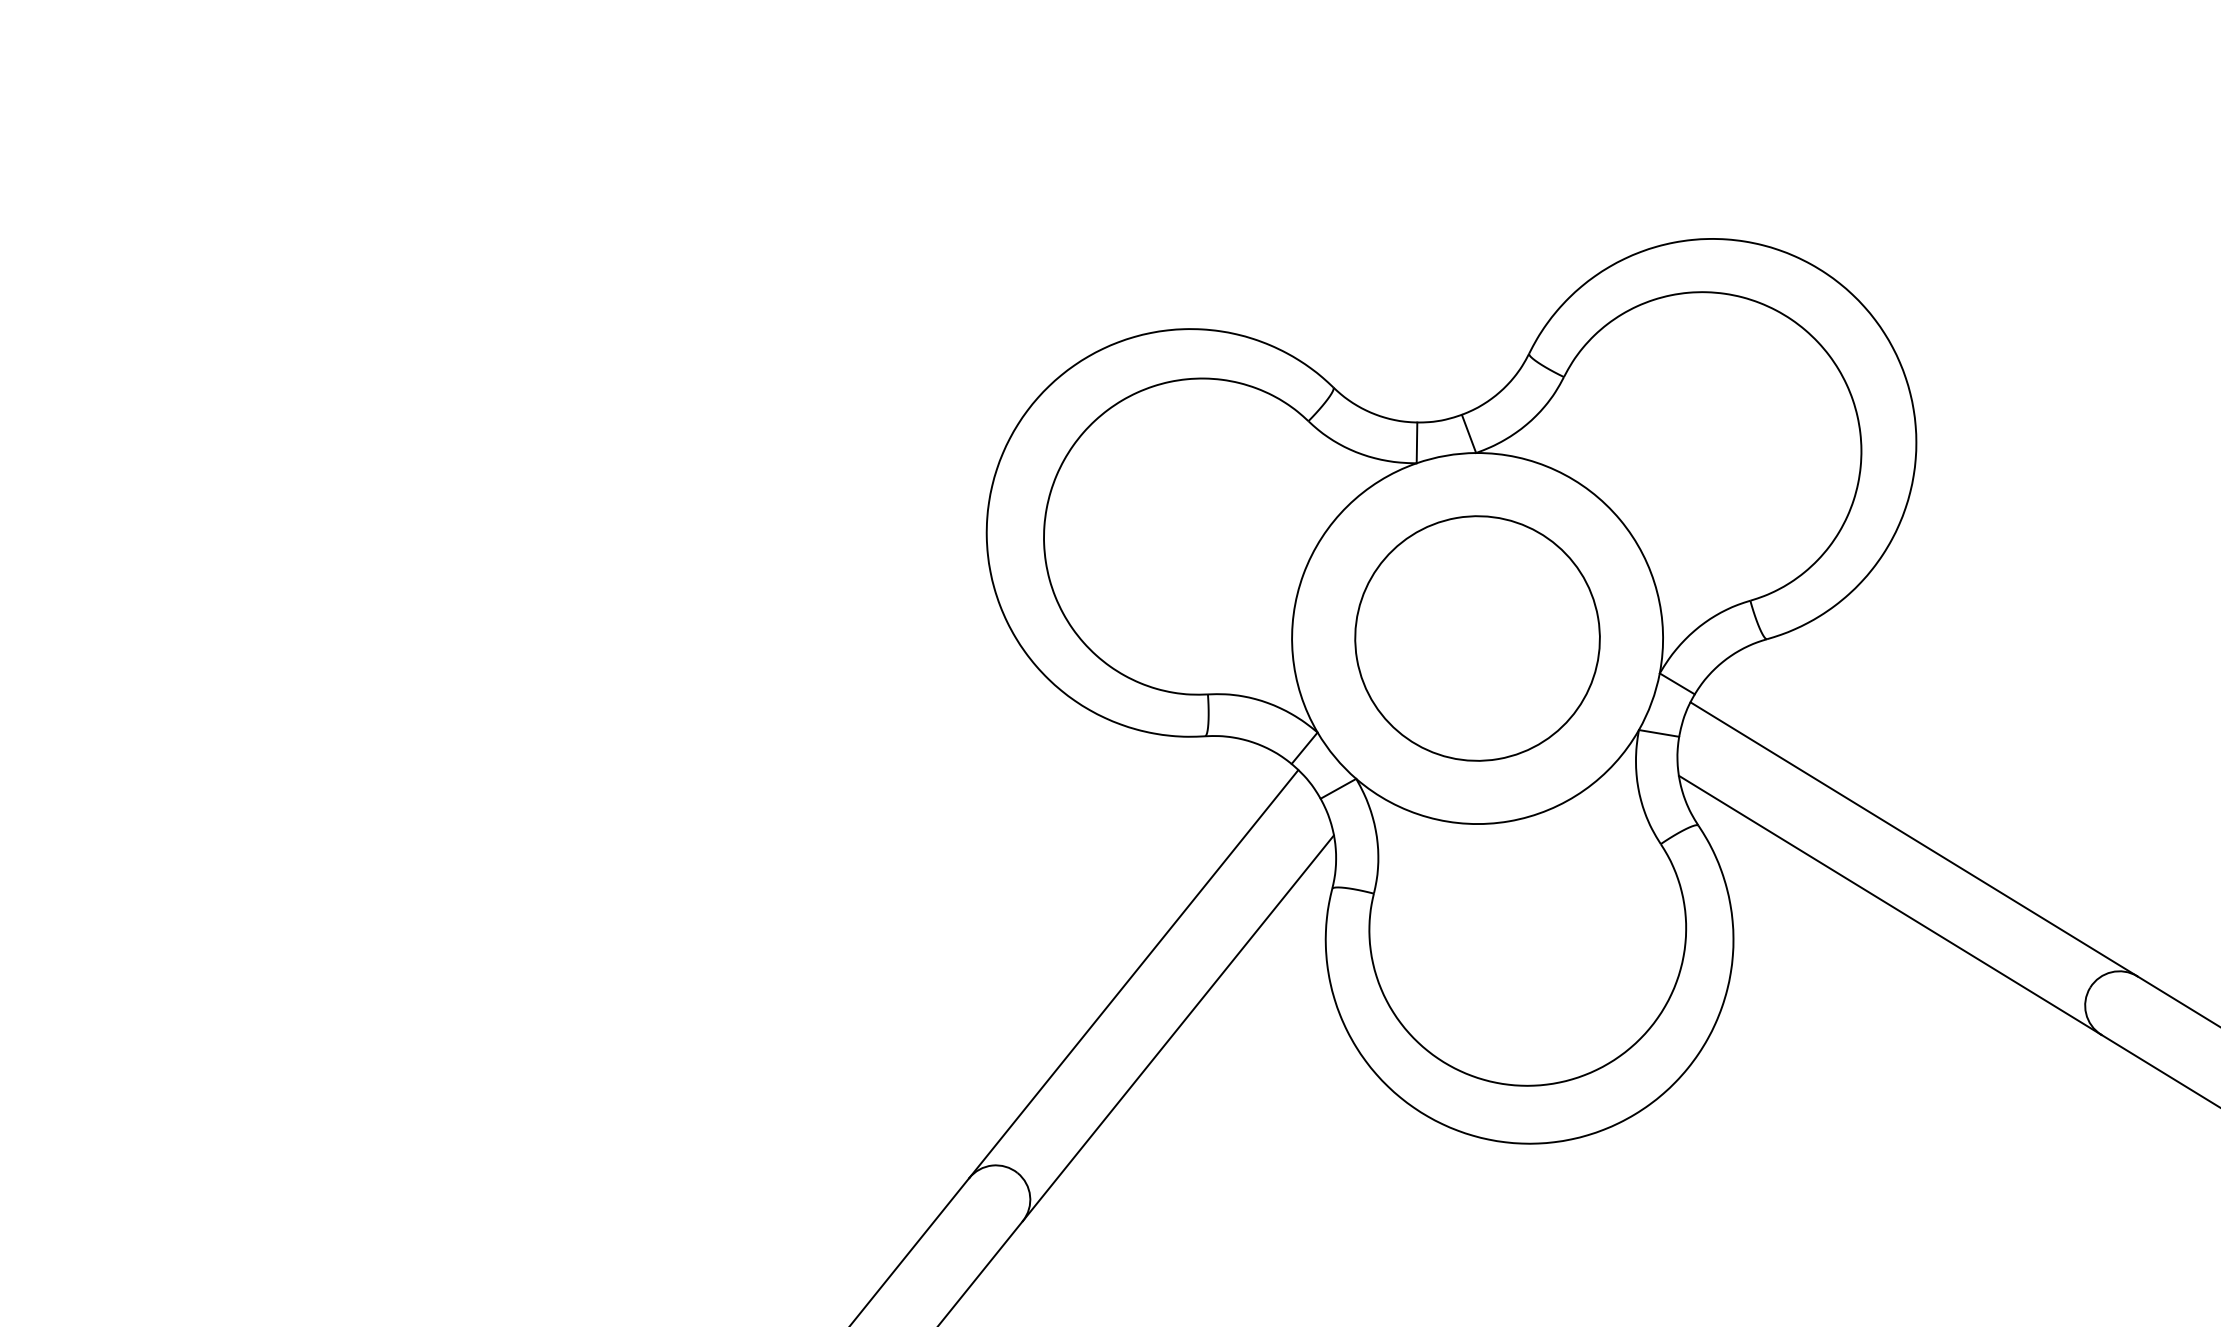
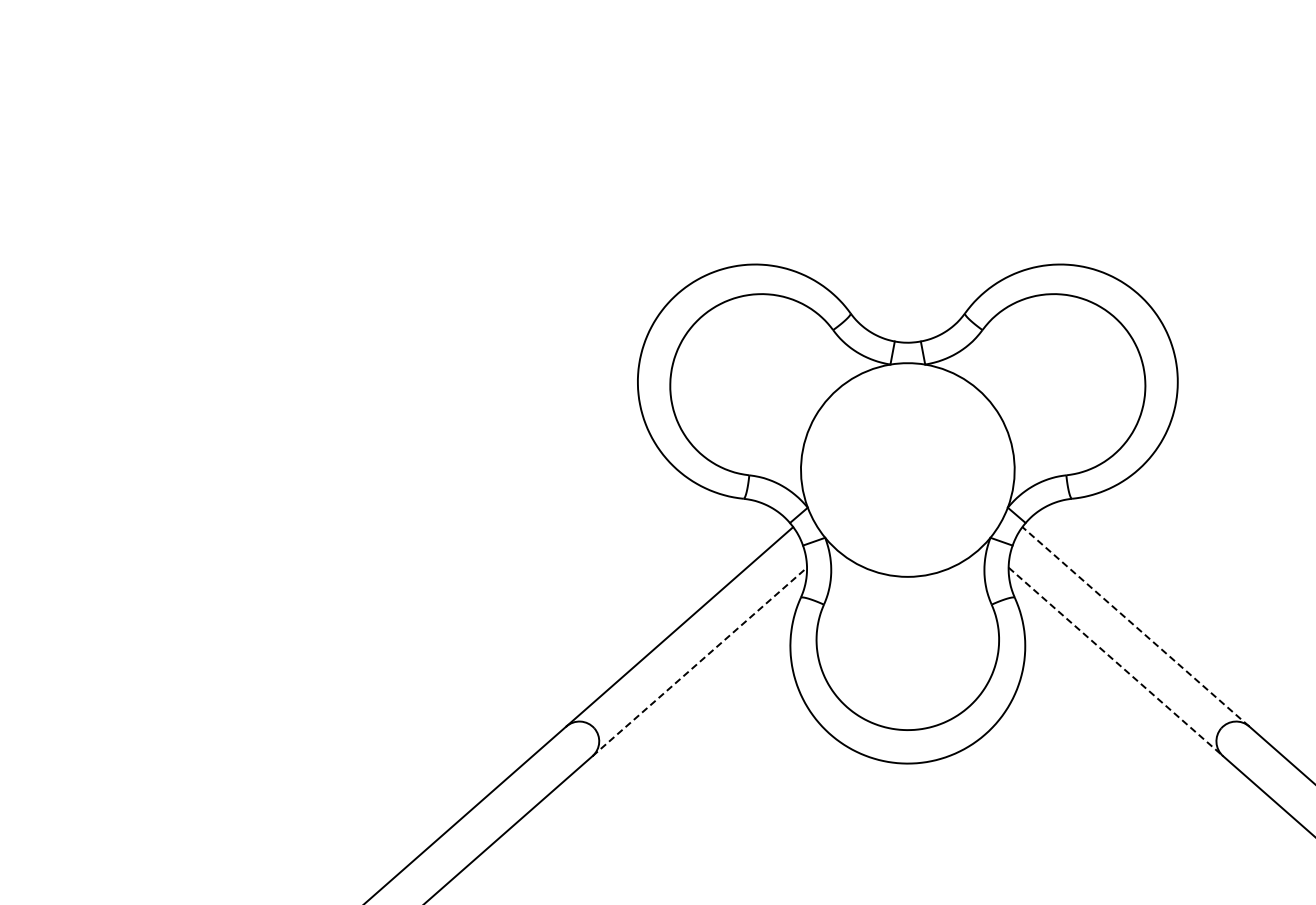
circle: (1476, 637) -> (907, 469), removed
line: (1913, 838) -> (1135, 626), solid -> dashed
line: (1889, 904) -> (1115, 661), solid -> dashed
line: (1177, 1027) -> (699, 661), solid -> dashed

